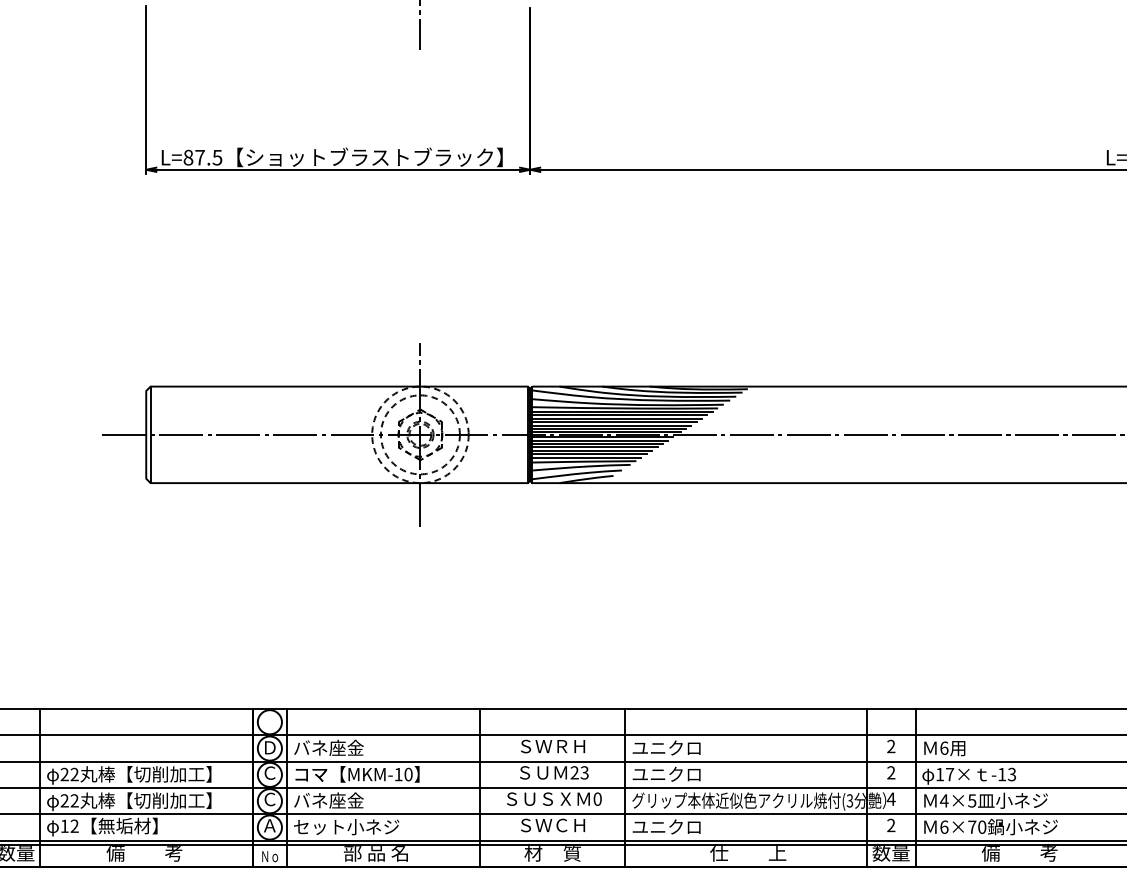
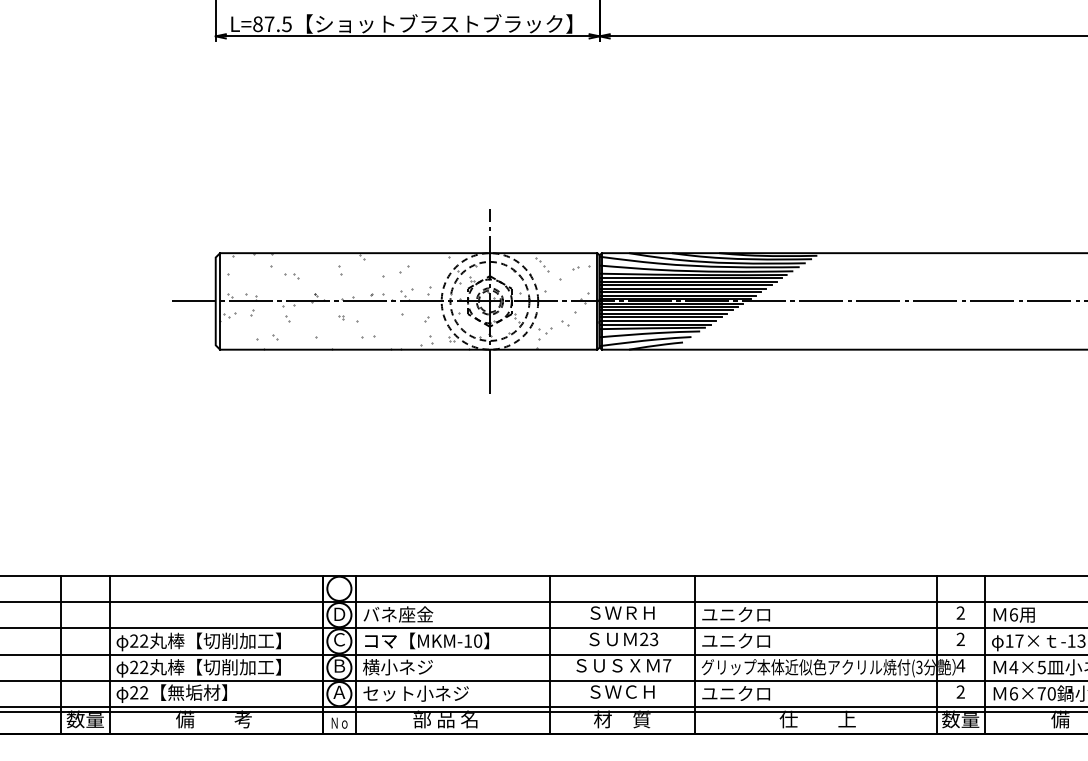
hatch: (339, 434) -> (409, 301), added
text: (597, 798) -> (667, 665), 0 -> 7
text: (269, 799) -> (339, 666), Ｃ -> Ｂ
text: (328, 800) -> (398, 667), バネ座金 -> 横小ネジ
text: (64, 825) -> (134, 692), 12 -> 22

